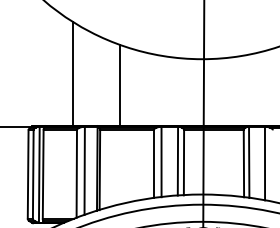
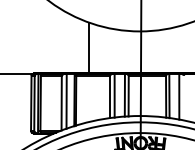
line: (73, 73) -> (59, 40), removed

